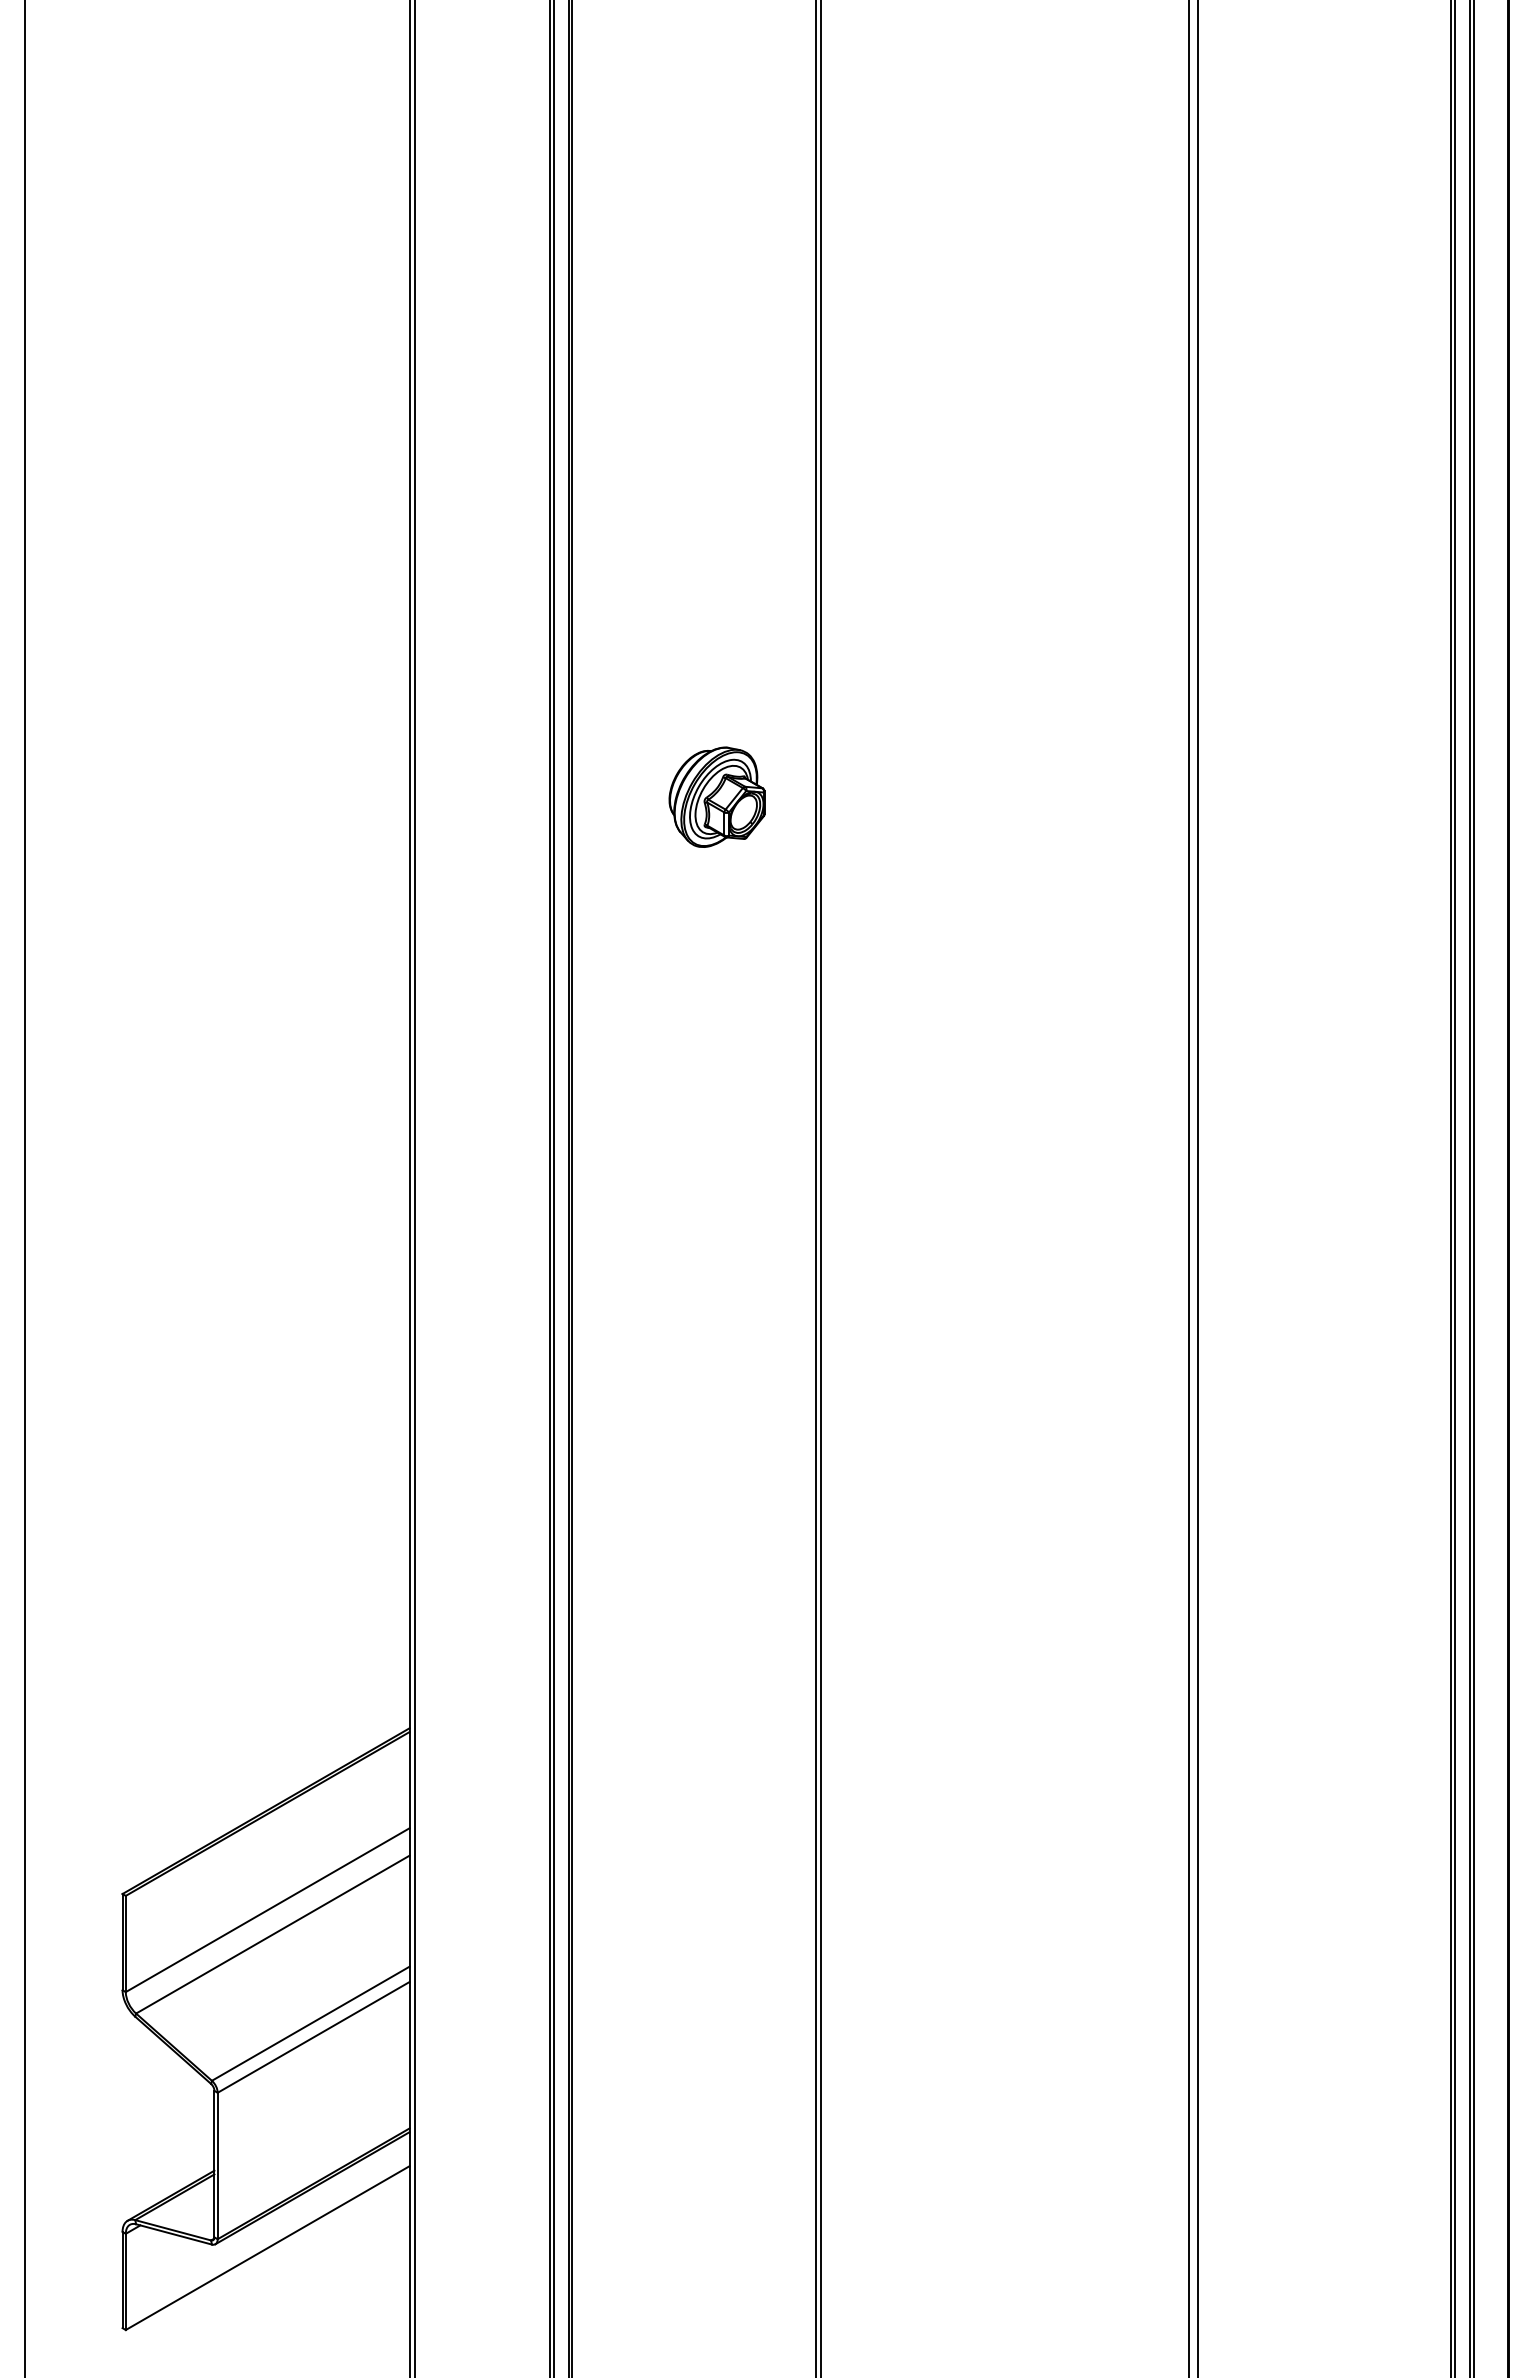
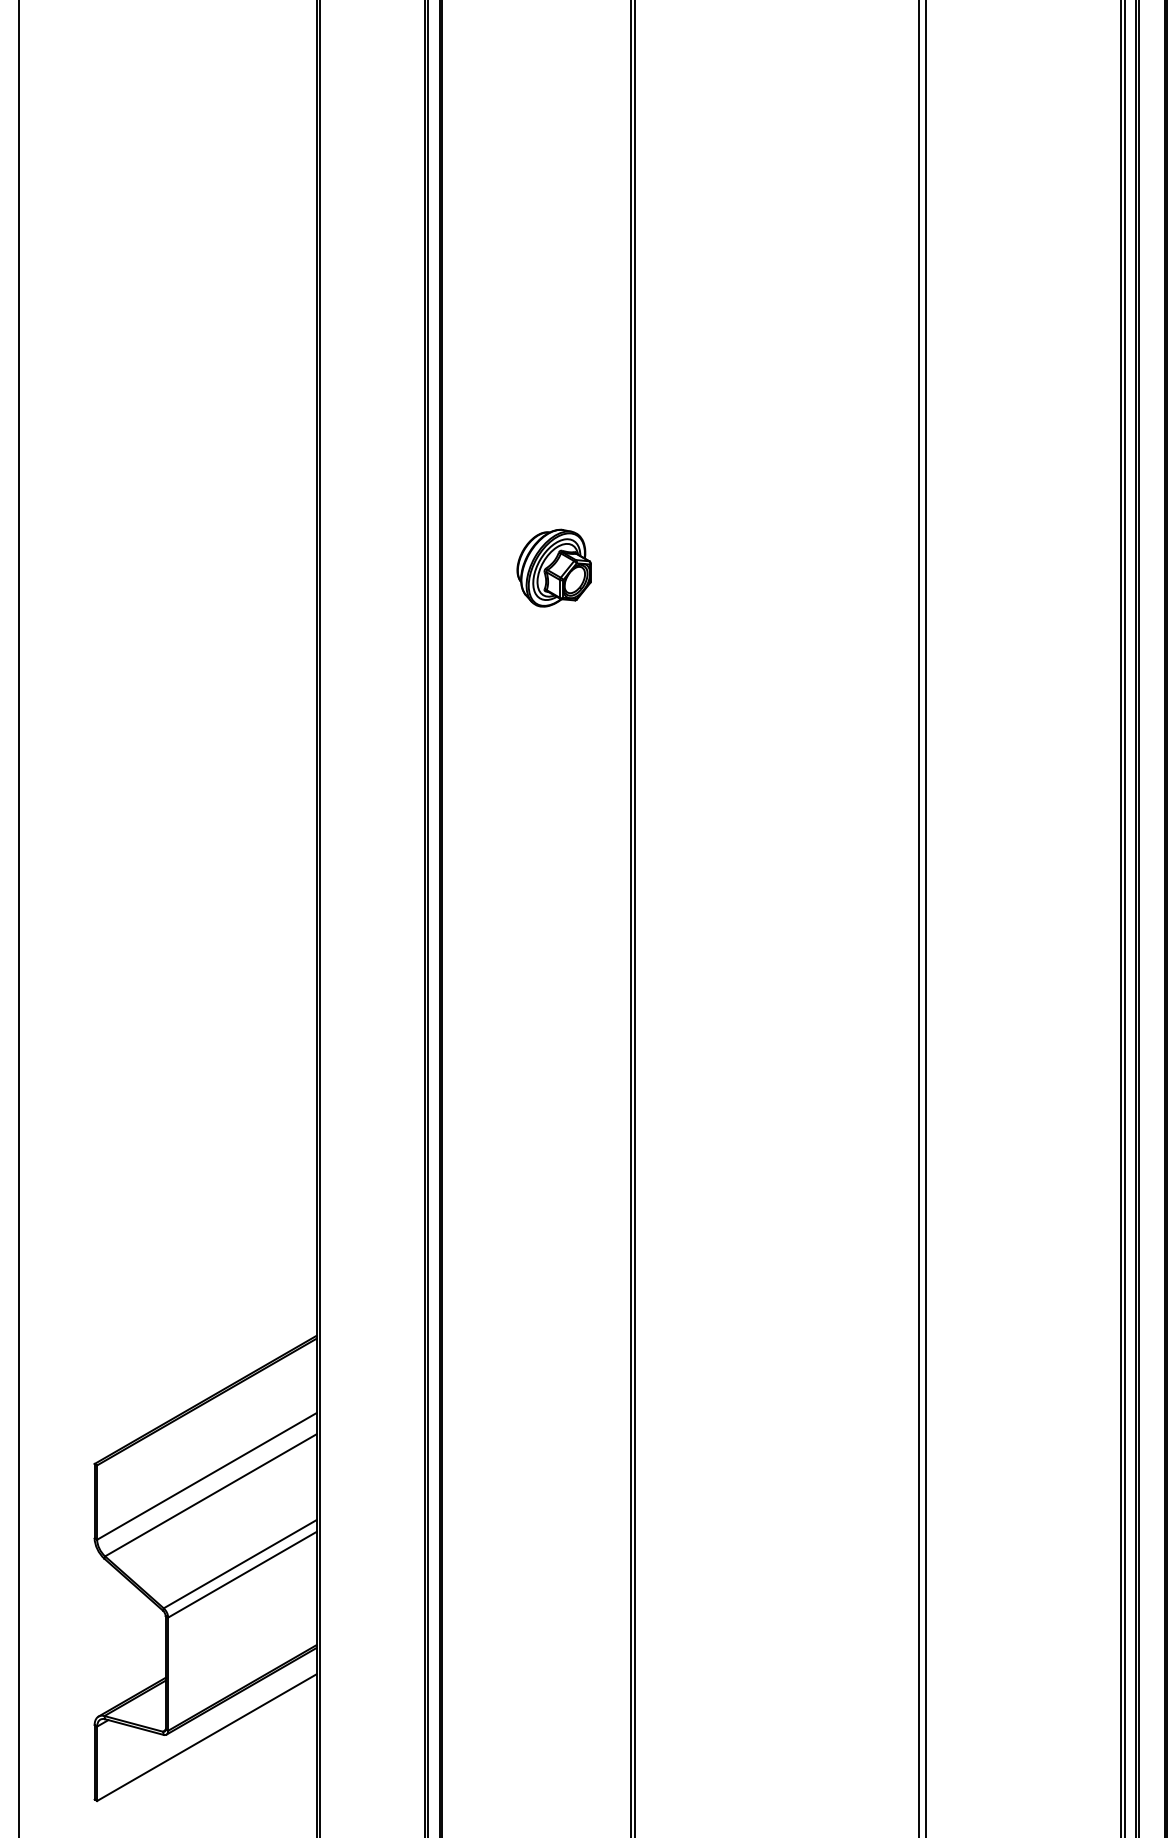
part: (716, 796) -> (553, 567), moved

